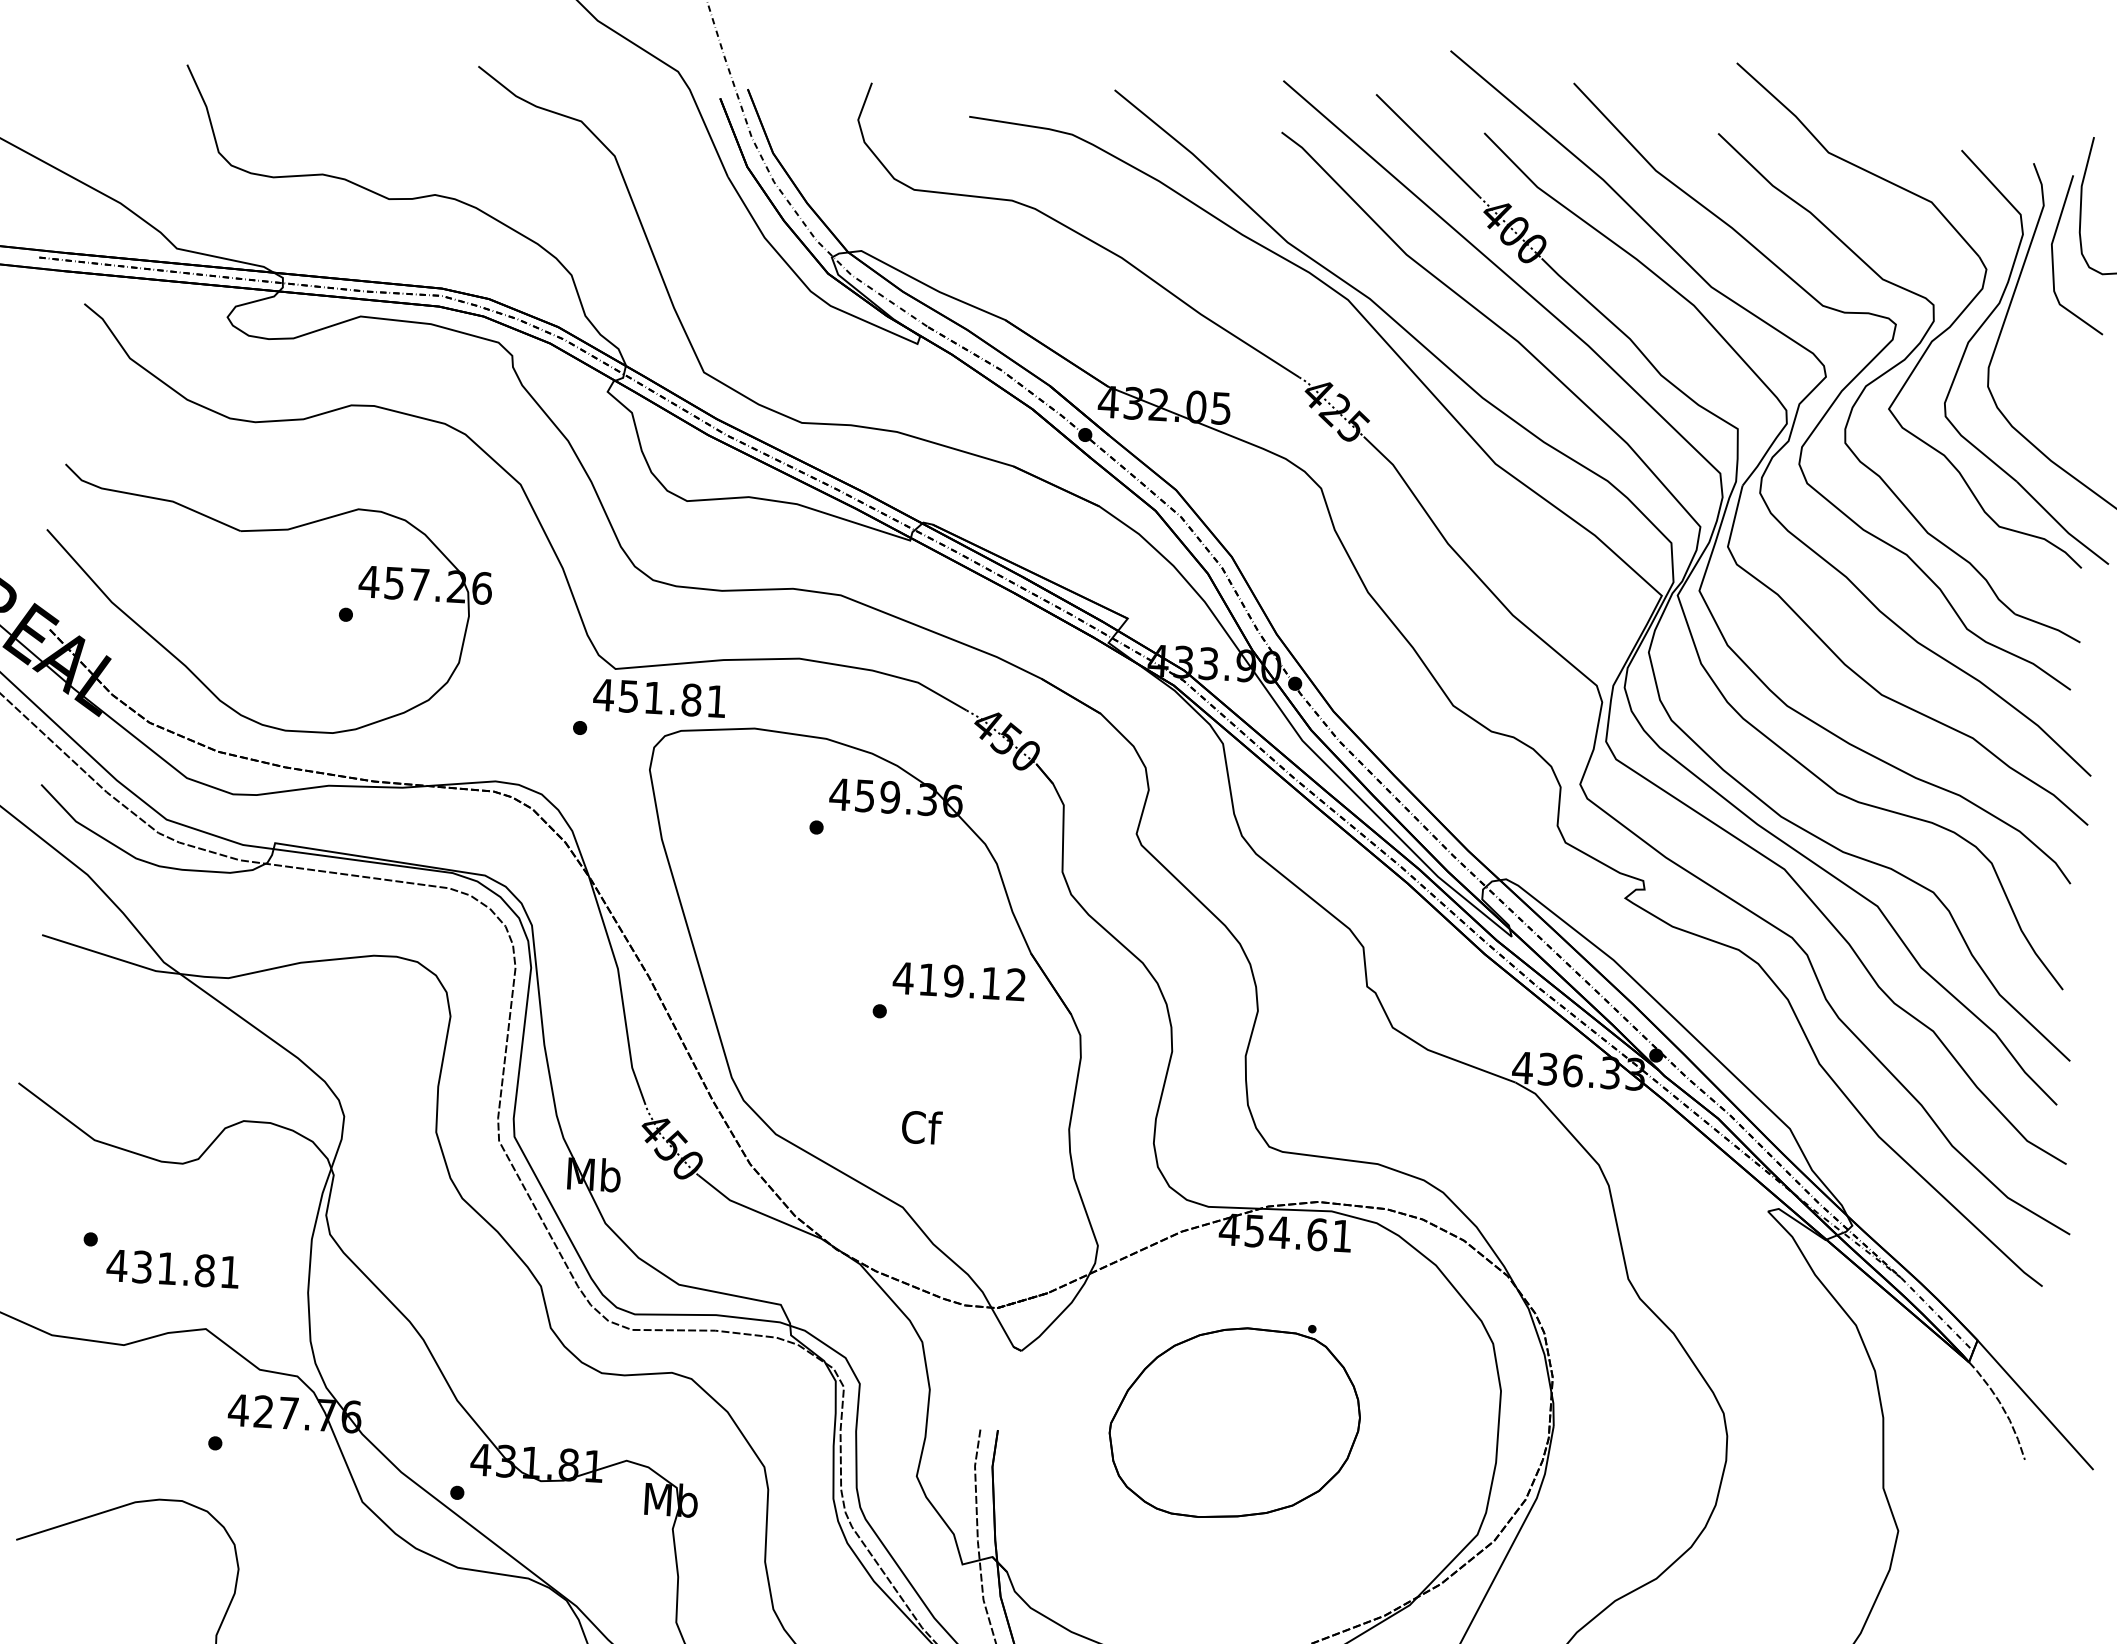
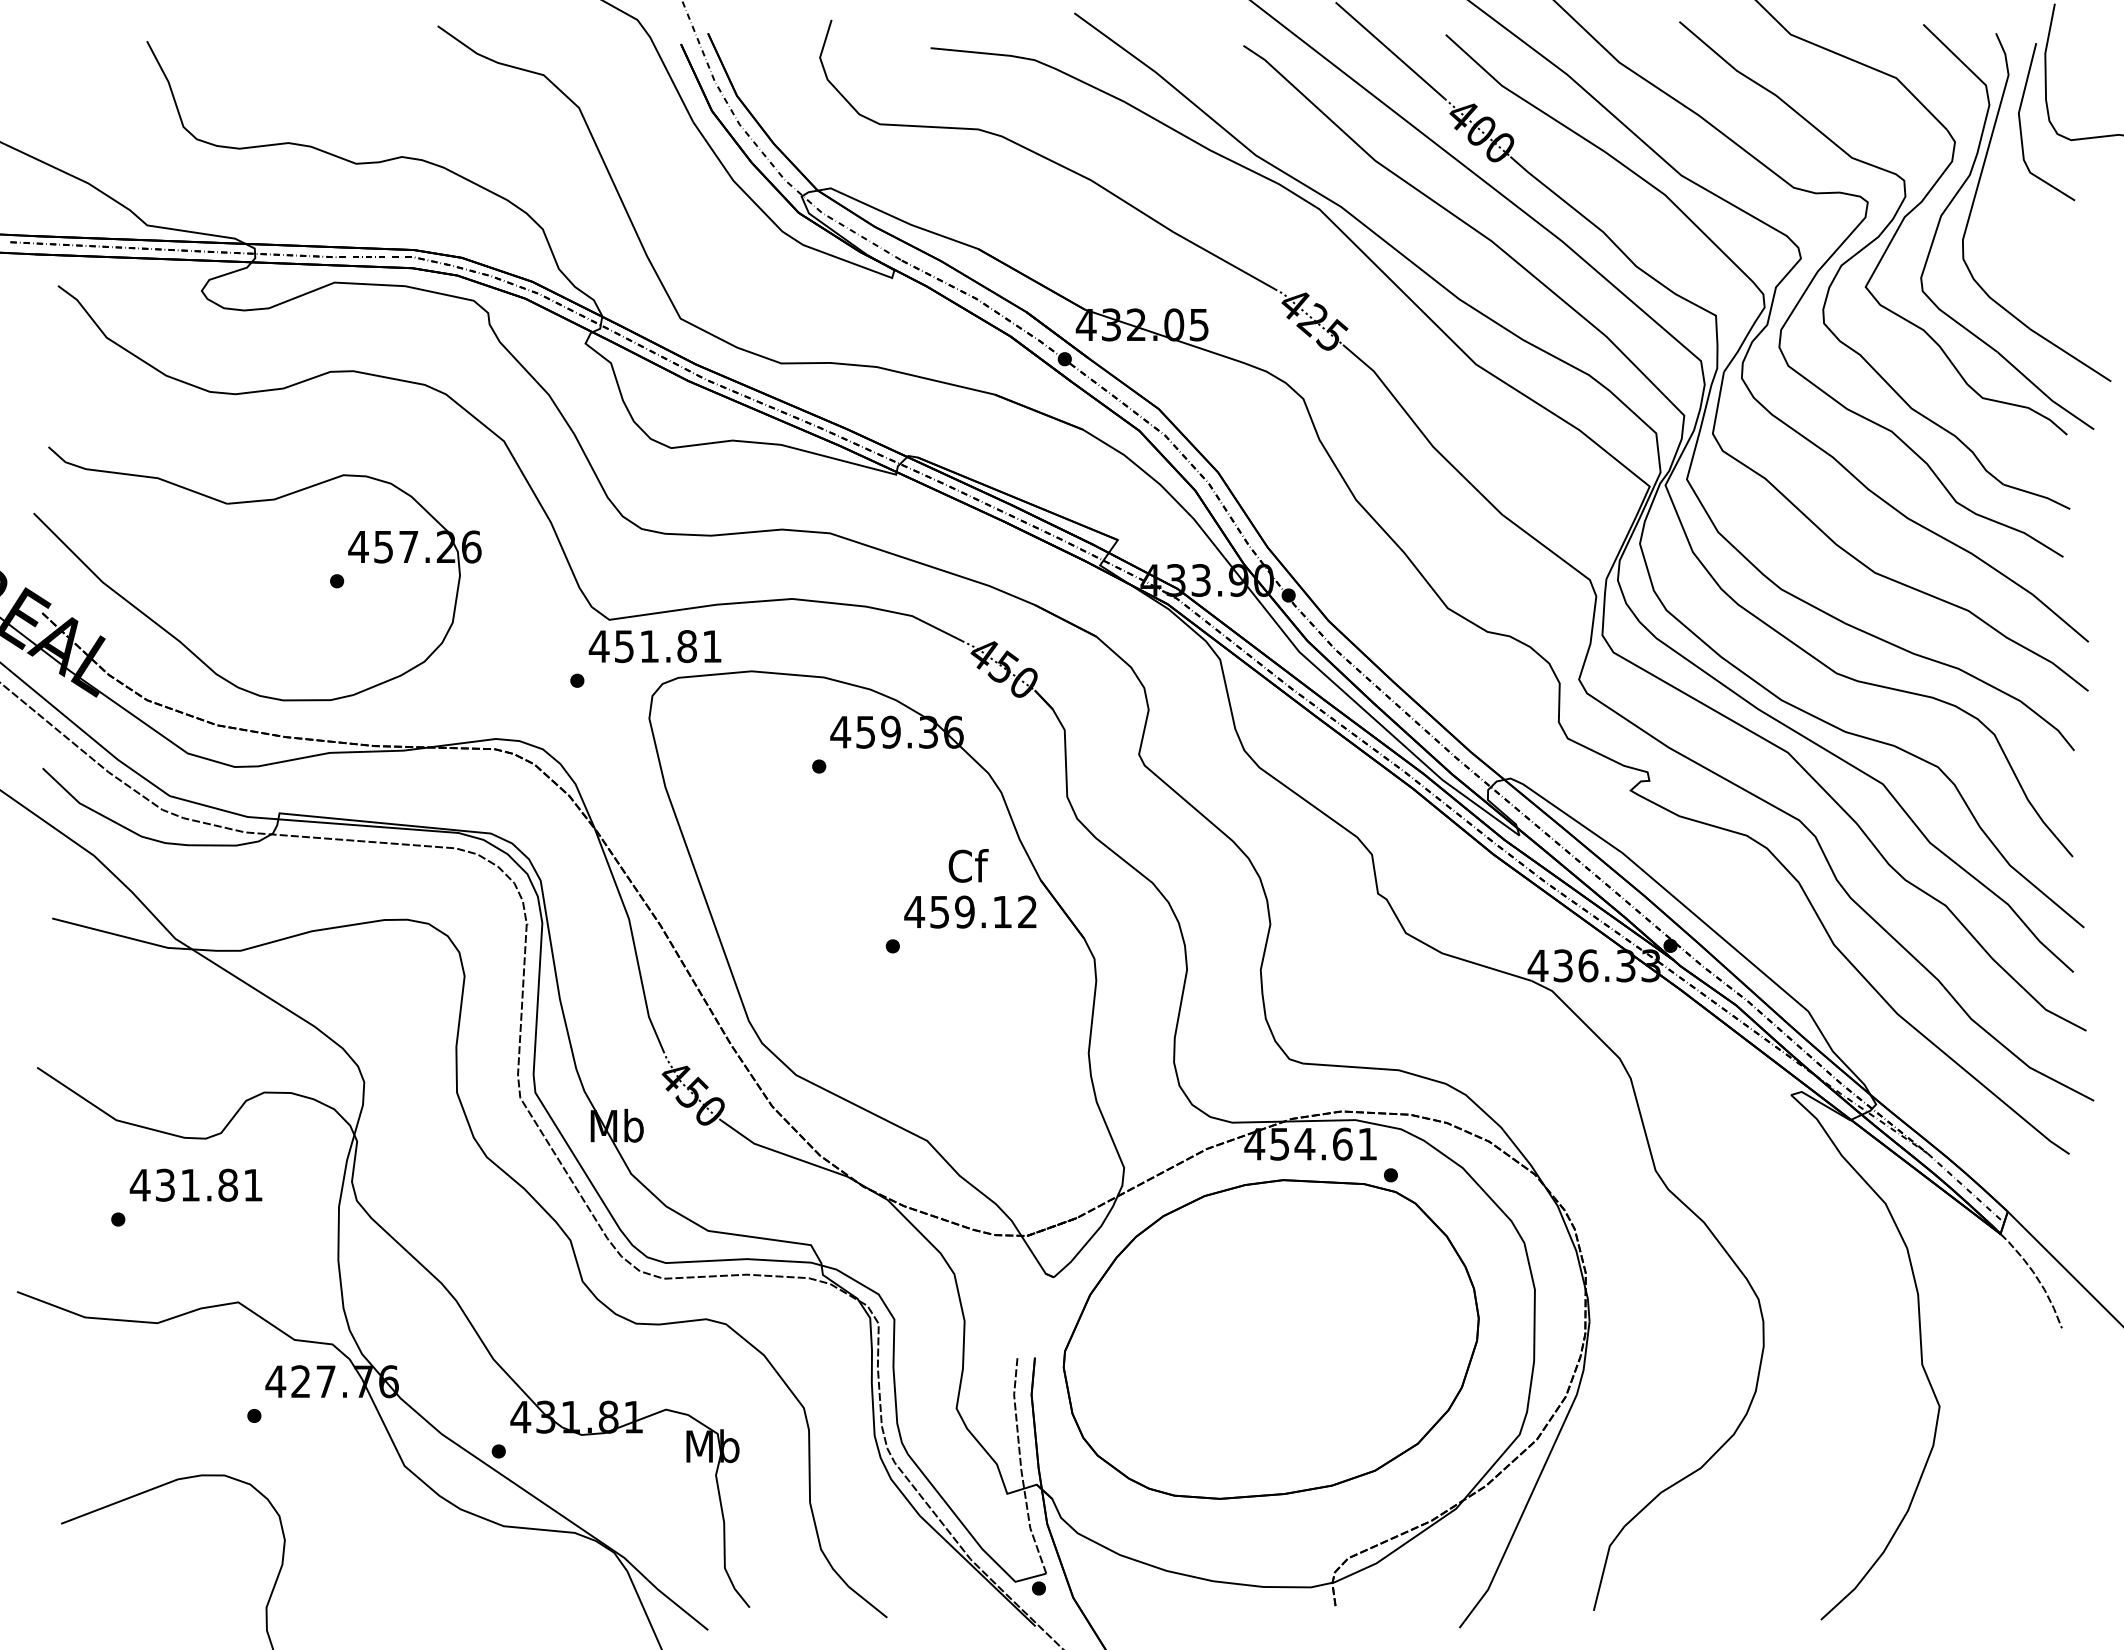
text: (928, 980) -> (939, 912), 419.12 -> 459.12
text: (921, 1127) -> (968, 865), moved
text: (172, 1268) -> (195, 1184), moved
part: (1234, 1419) -> (1270, 1333), size x1.67

